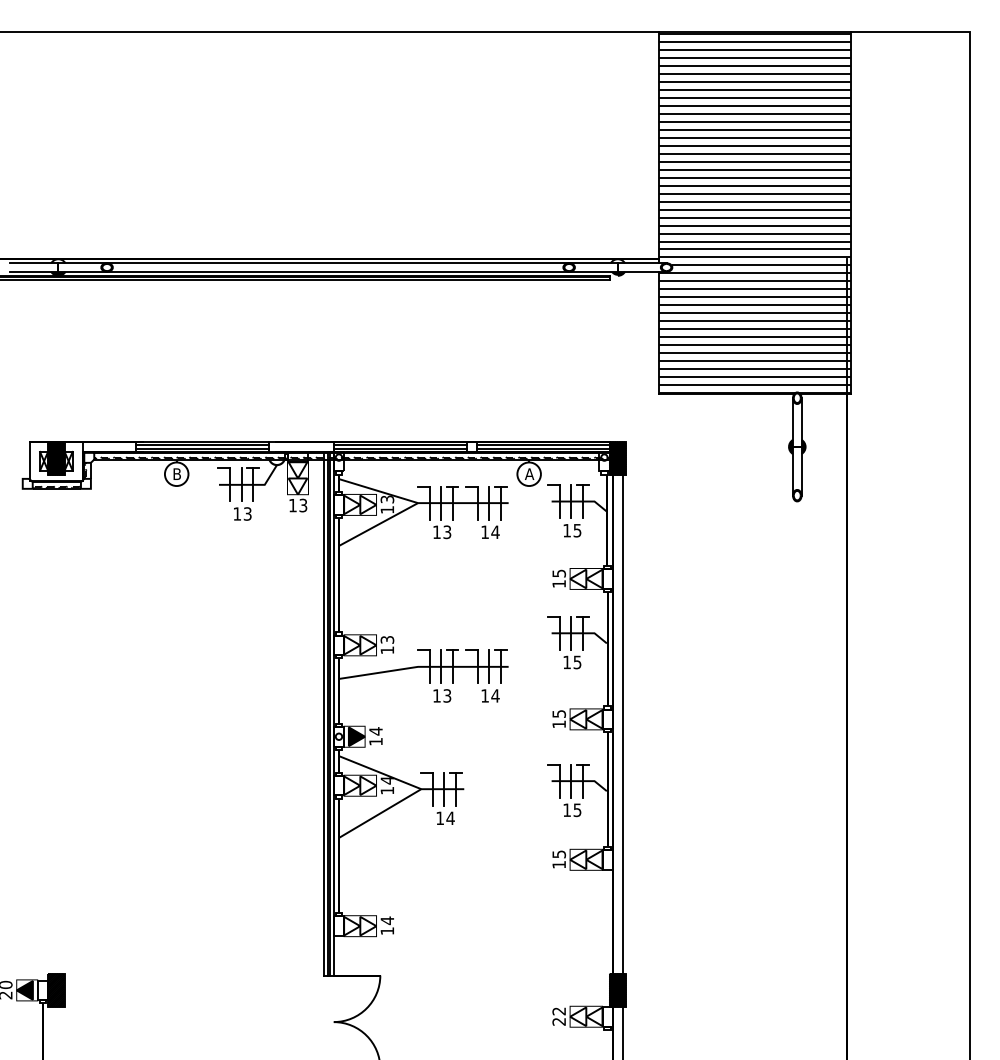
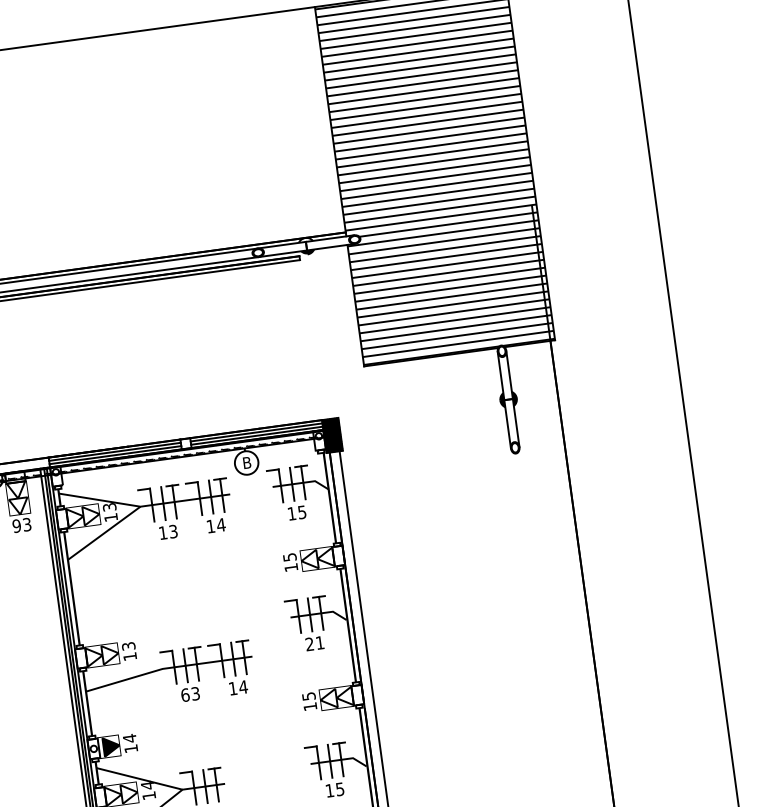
text: (529, 473) -> (246, 462), A -> B
text: (292, 505) -> (16, 526), 13 -> 93
text: (572, 662) -> (315, 643), 15 -> 21
text: (437, 695) -> (185, 694), 13 -> 63

